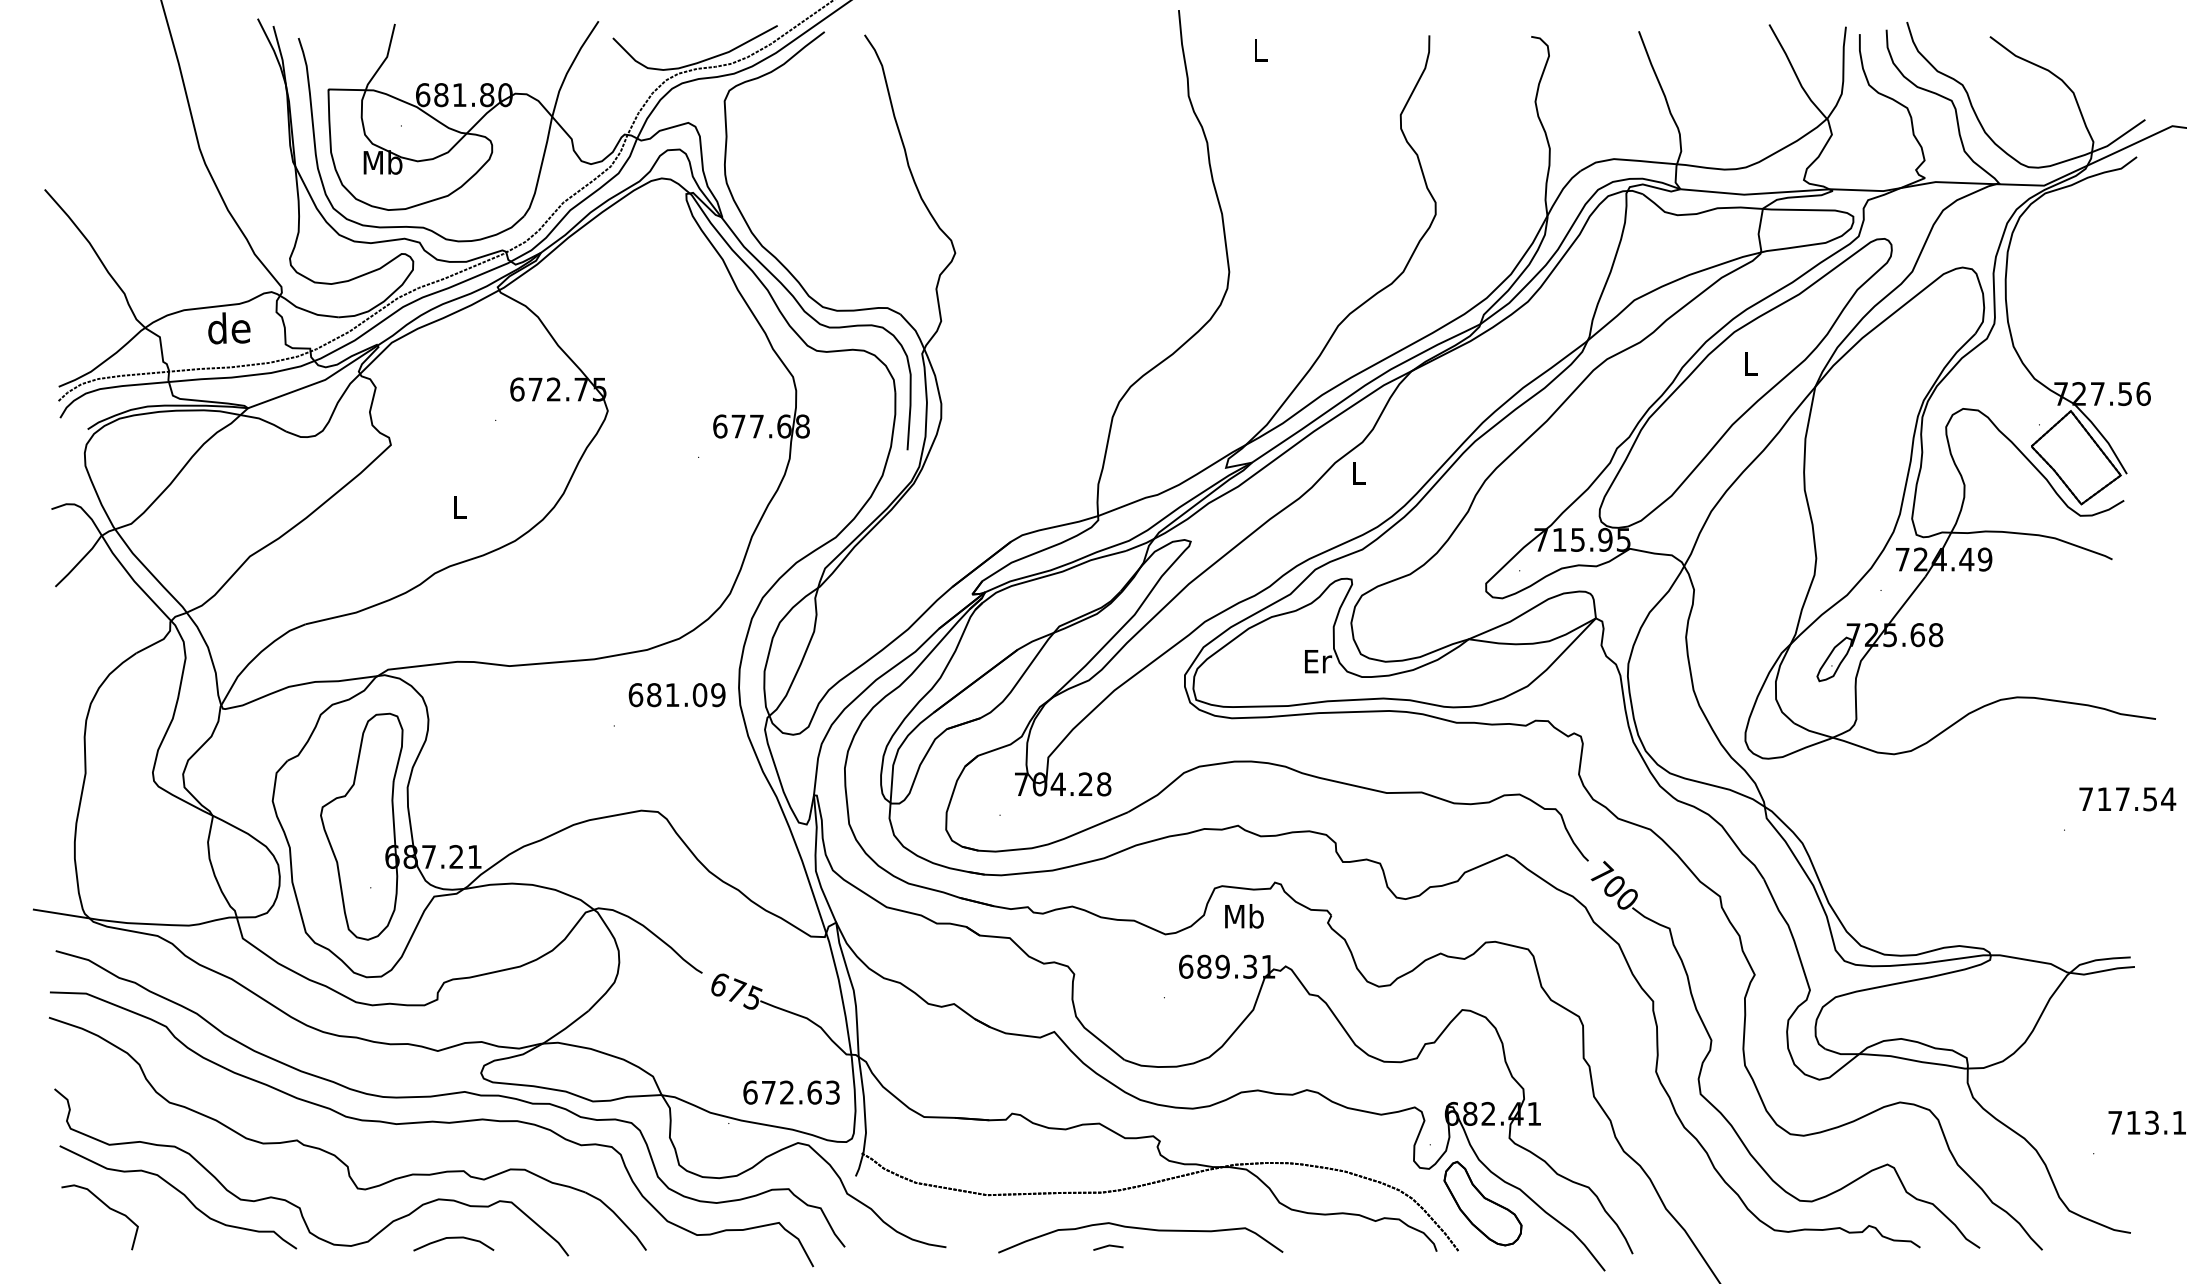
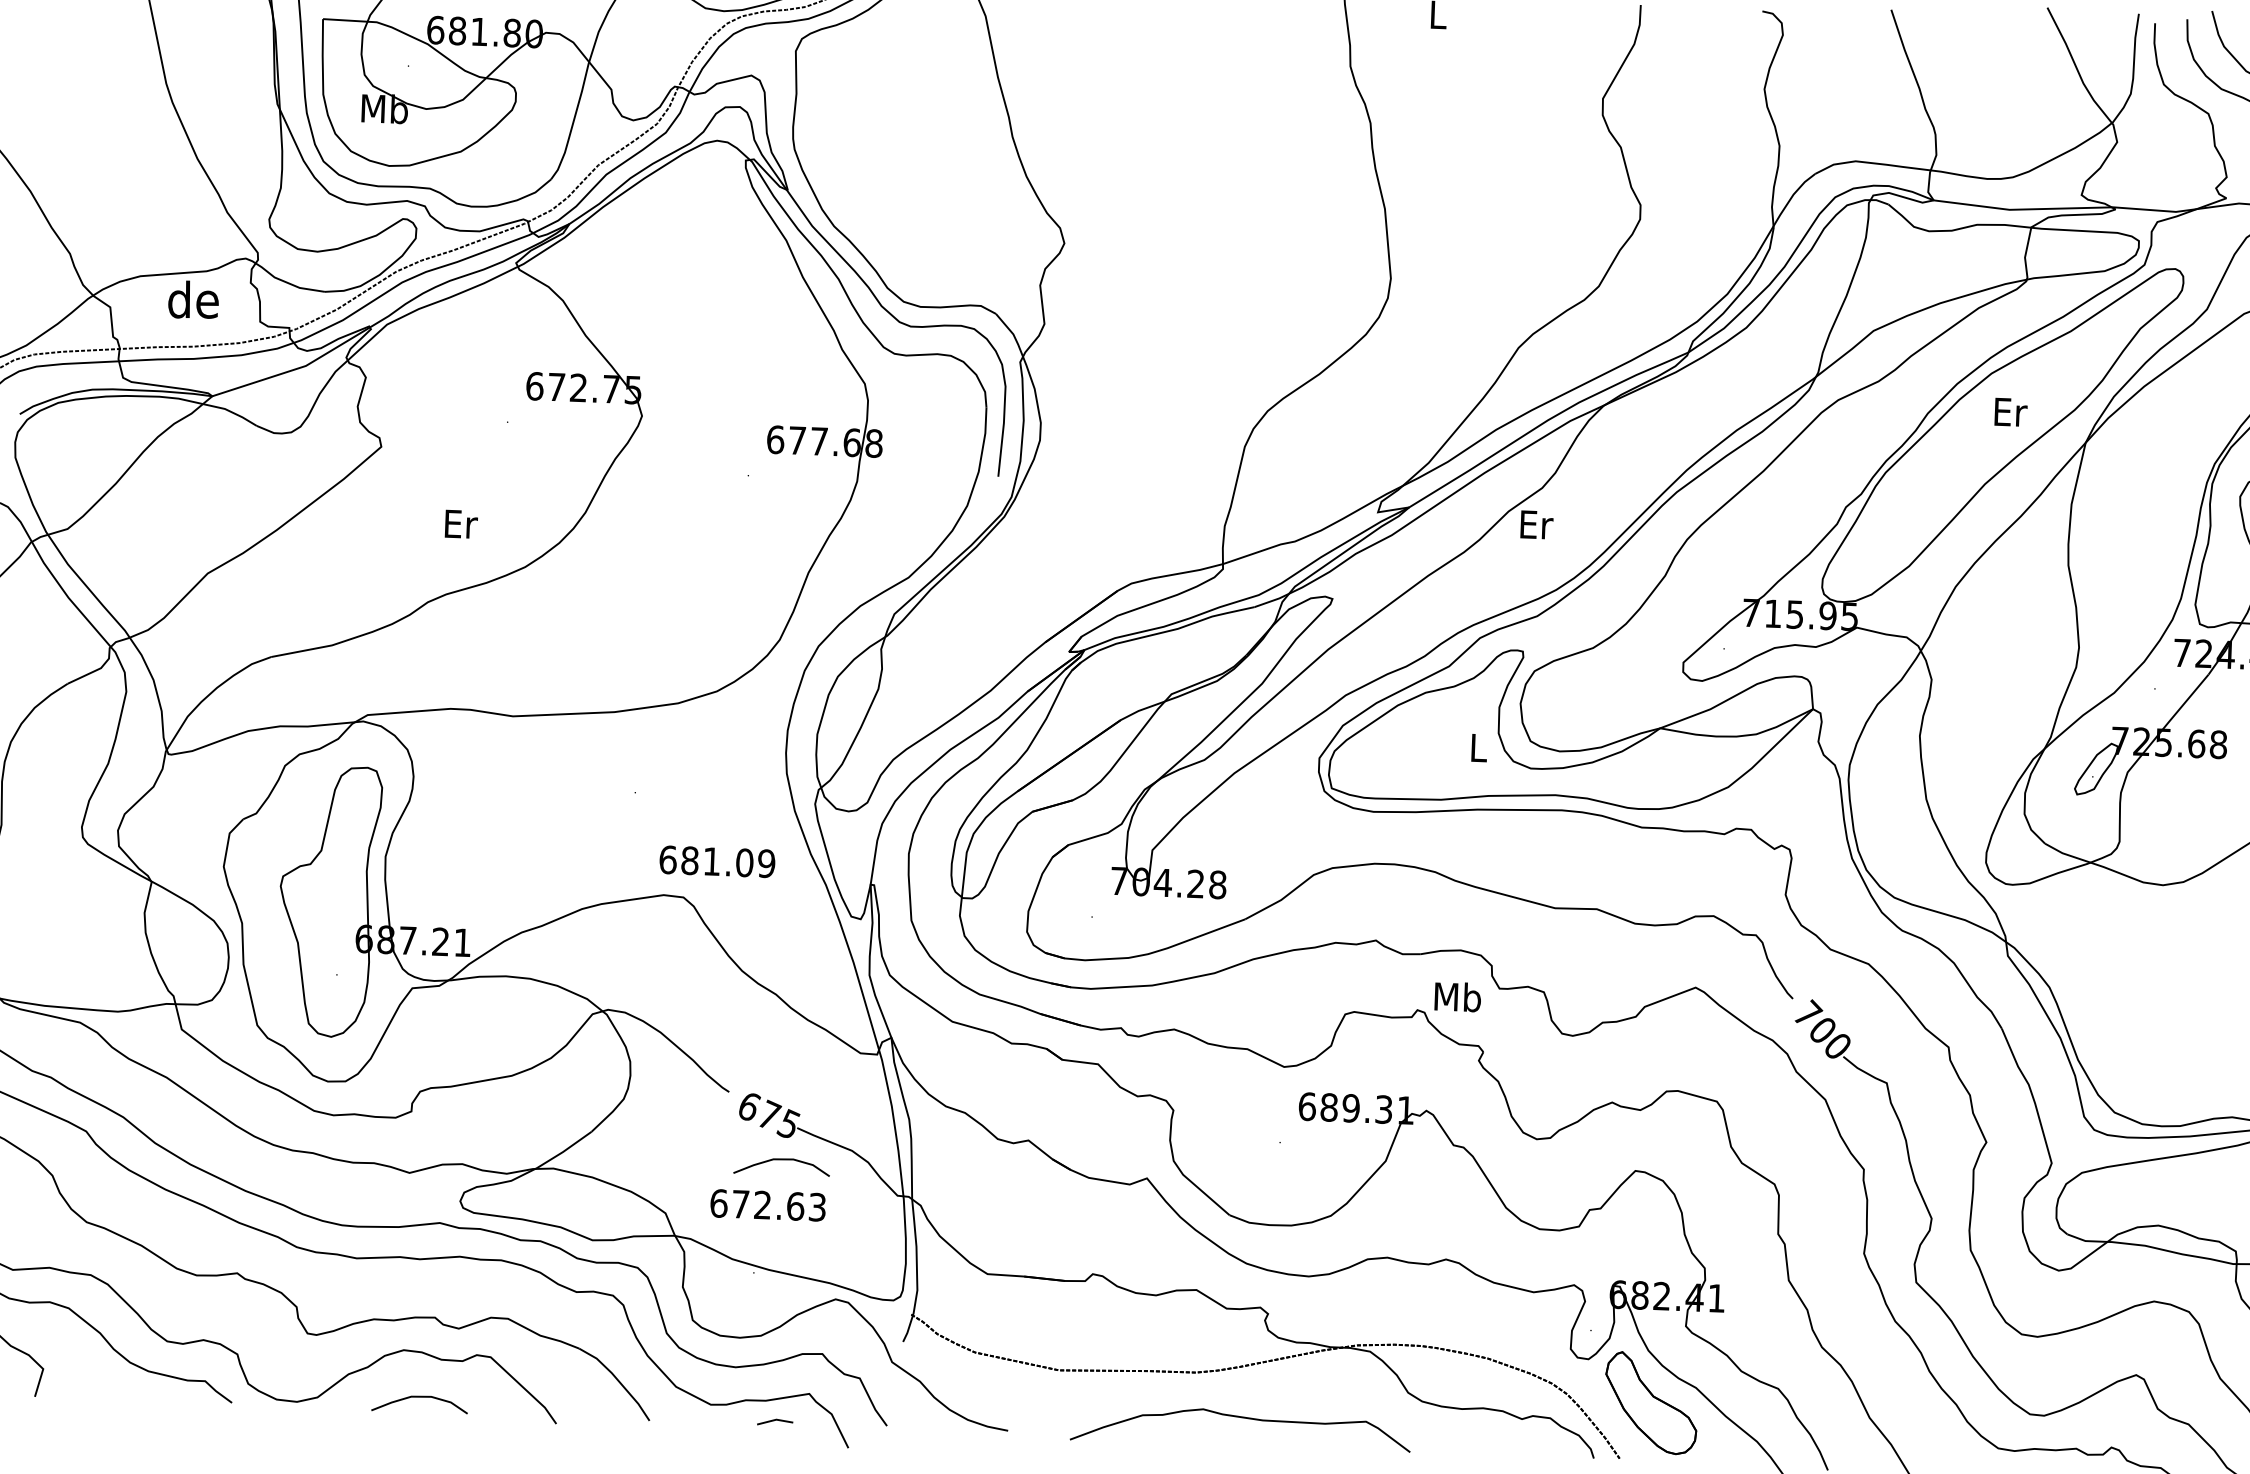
text: (1751, 363) -> (2010, 411), L -> Er
text: (1358, 472) -> (1536, 524), L -> Er
text: (459, 506) -> (460, 523), L -> Er
text: (1318, 661) -> (1479, 747), Er -> L
text: (676, 695) -> (716, 862), moved
text: (1244, 916) -> (1458, 997), moved
curve: (748, 1028) -> (781, 1160), added
text: (791, 1092) -> (768, 1205), moved
line: (1108, 1246) -> (775, 1420), moved

